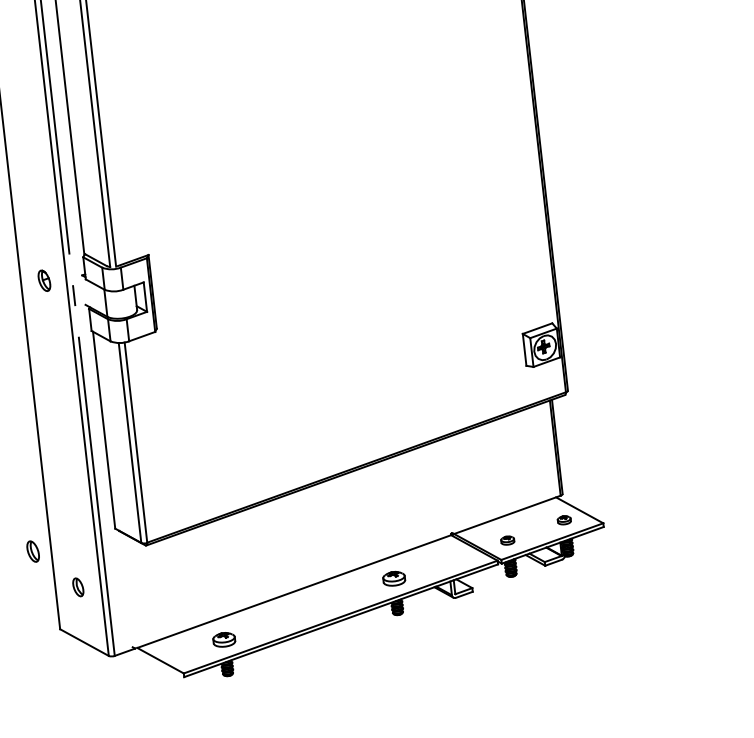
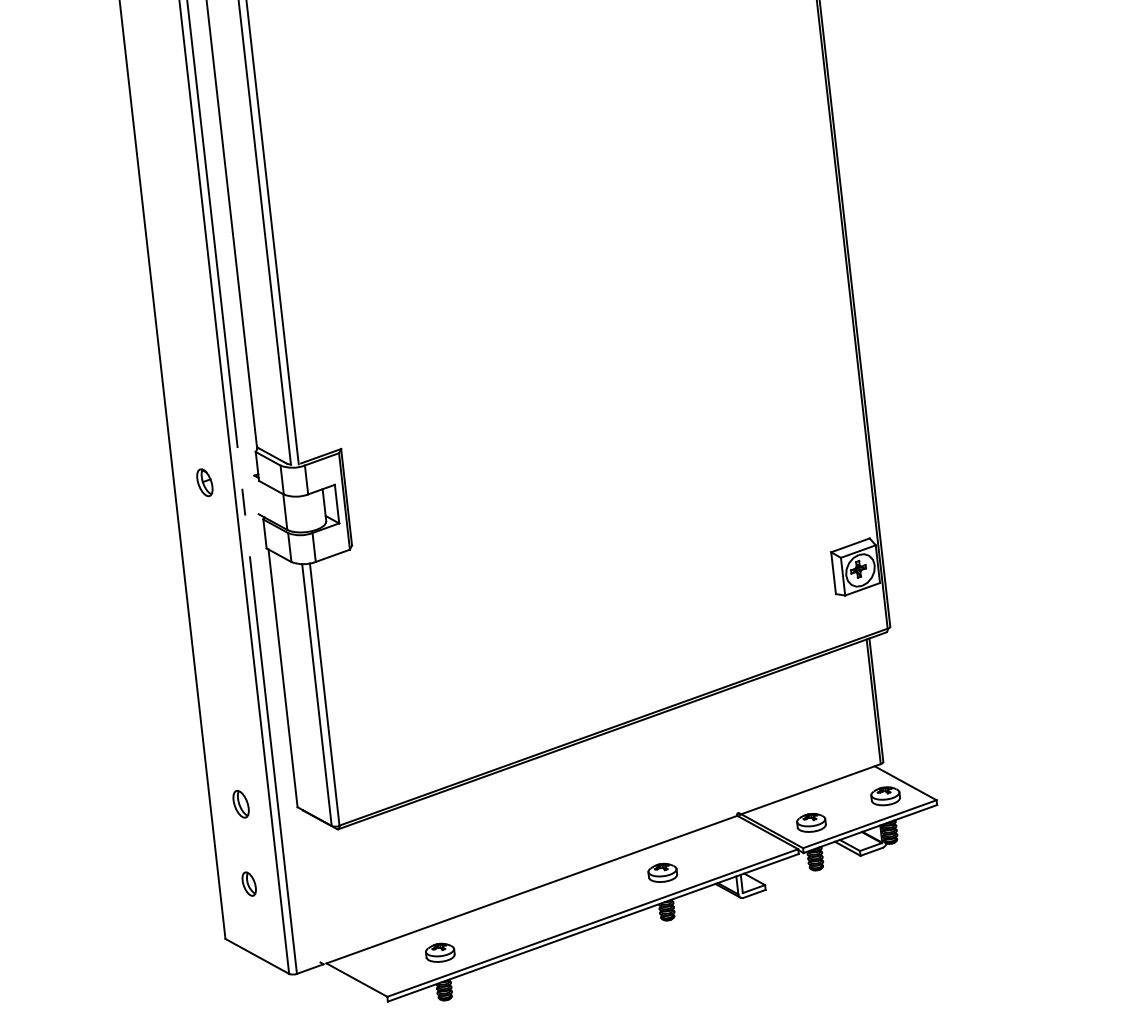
part: (564, 520) -> (885, 796), size x1.67
part: (507, 540) -> (811, 822), size x1.67
part: (32, 551) -> (240, 804), moved

